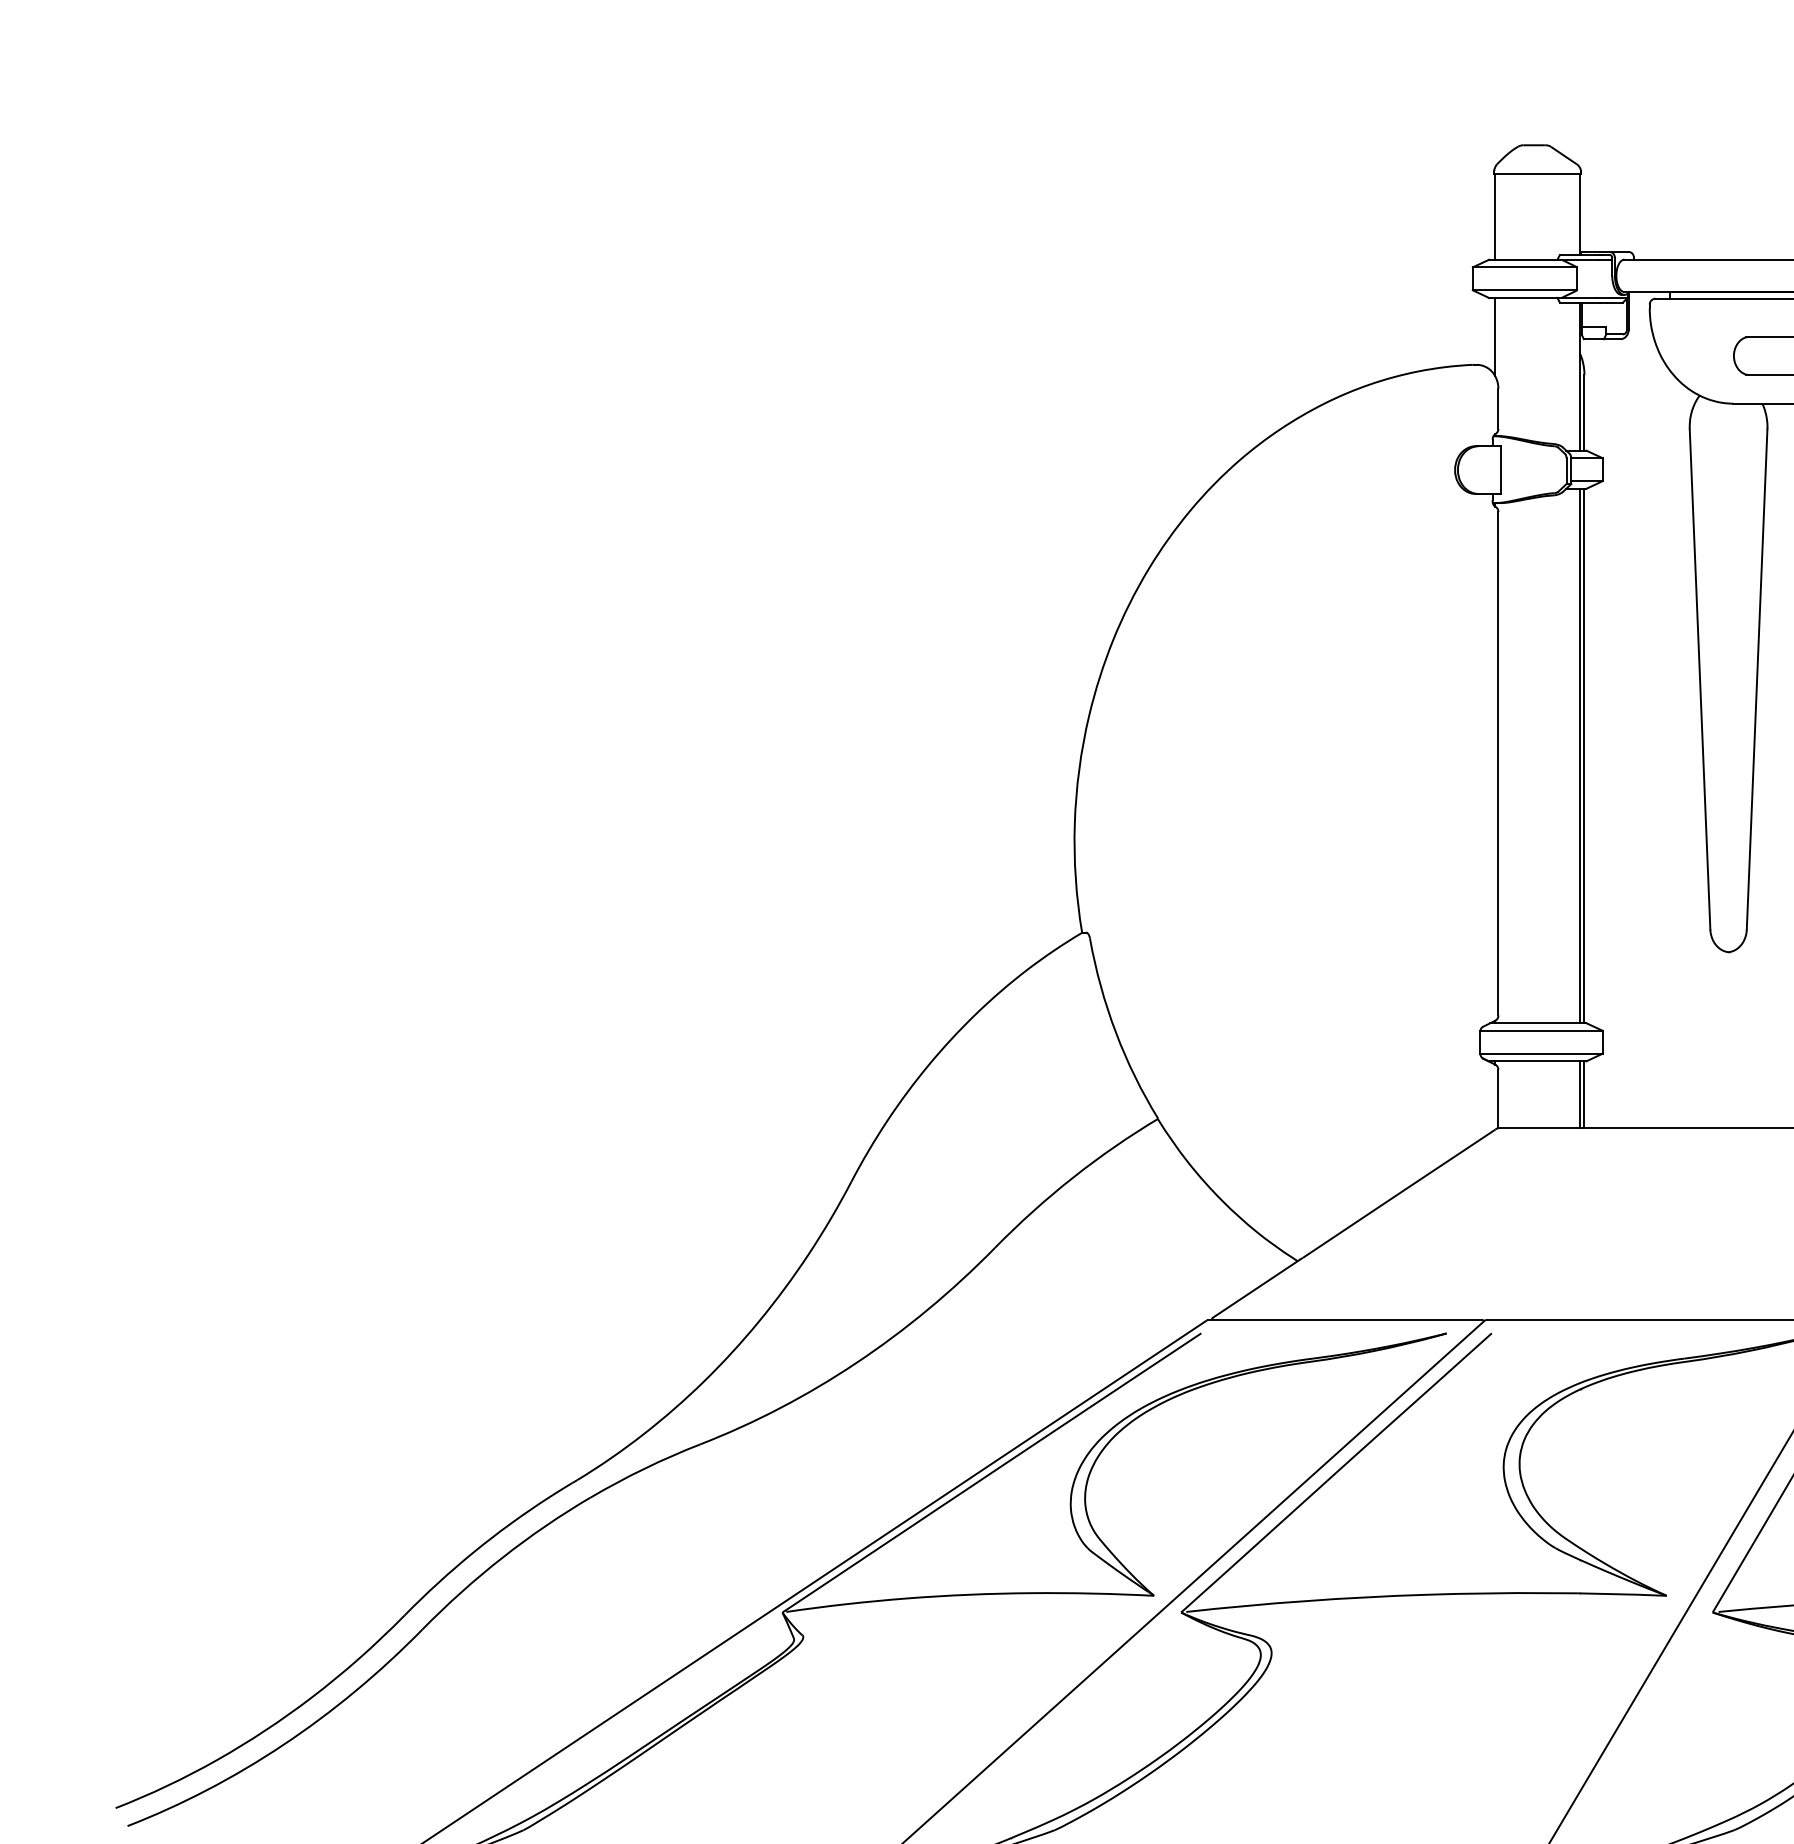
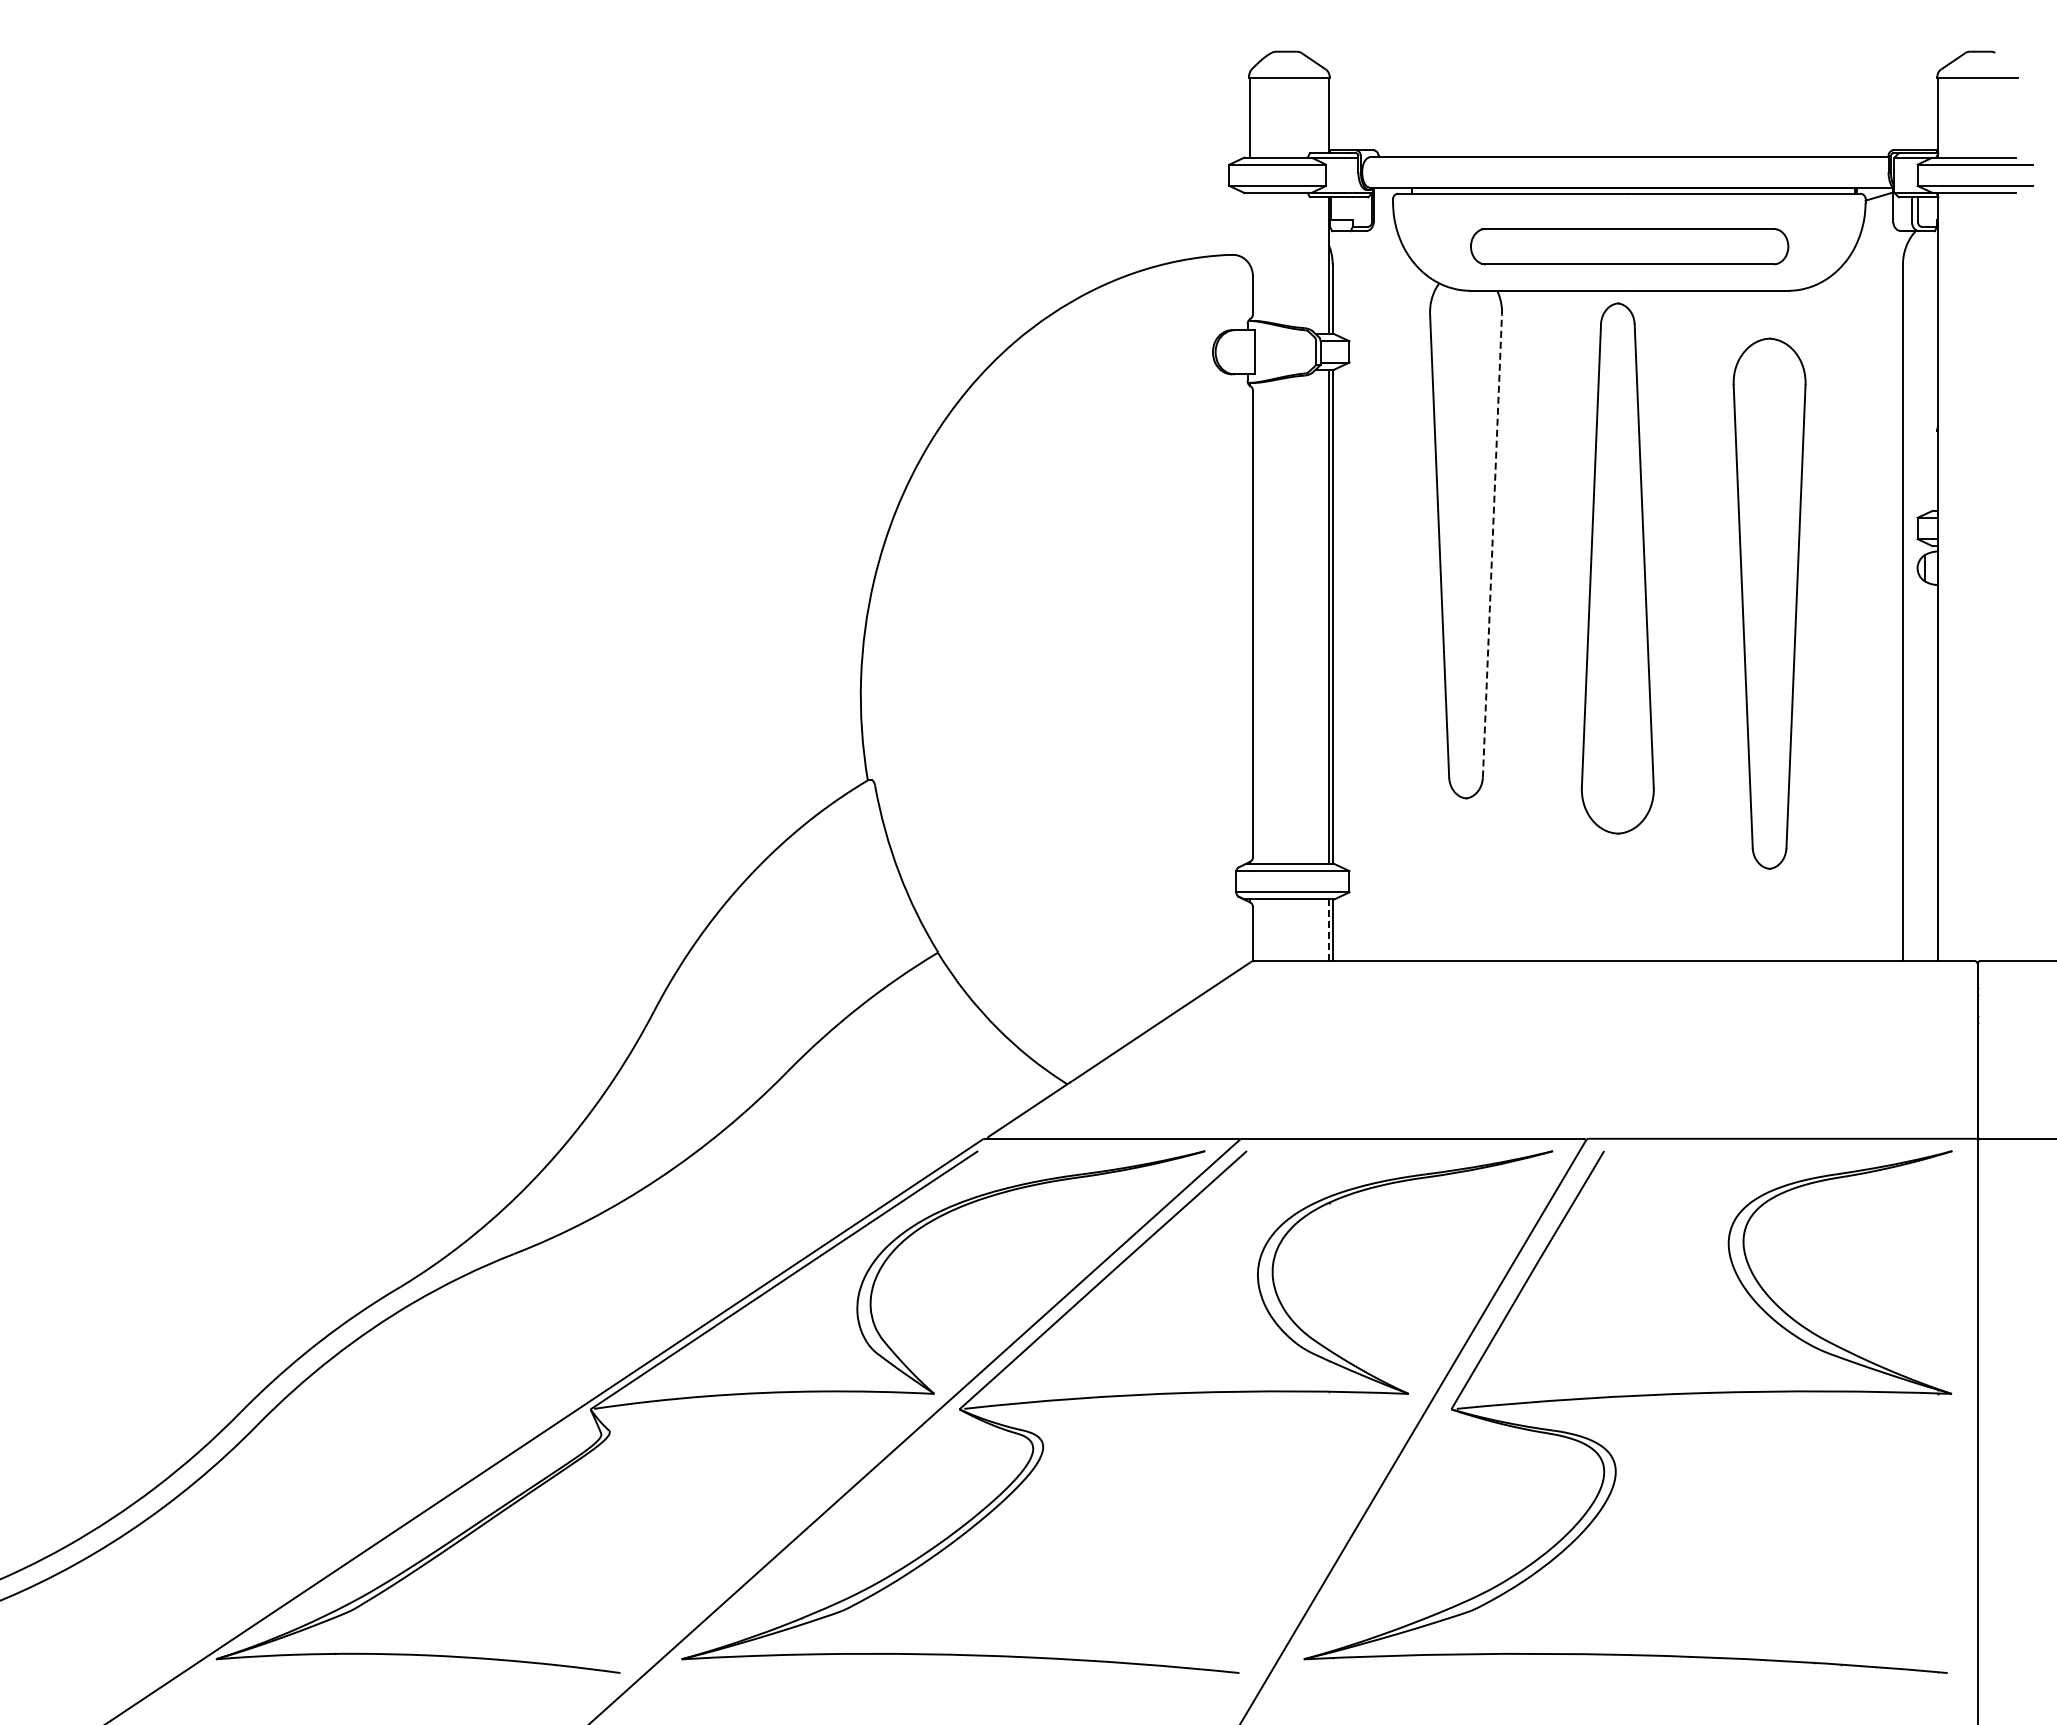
line: (1495, 337) -> (1250, 229), removed
line: (1757, 678) -> (1492, 545), solid -> dashed
line: (1579, 1094) -> (1328, 930), solid -> dashed

